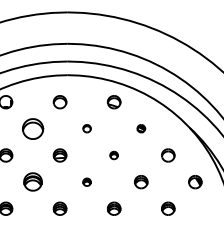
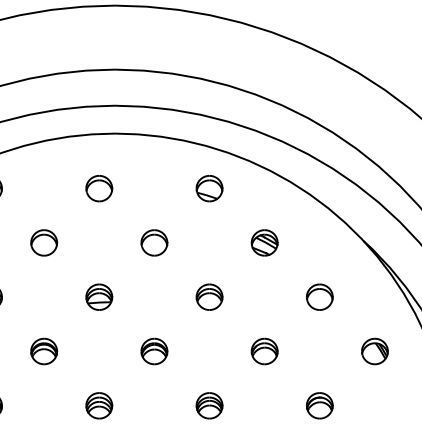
part: (32, 128) -> (43, 242), size x0.62
part: (86, 128) -> (153, 242), size x1.67
part: (141, 128) -> (265, 242), size x1.67
part: (113, 155) -> (208, 297), size x1.67
part: (32, 182) -> (43, 352), size x0.71
part: (86, 182) -> (153, 352), size x1.67

